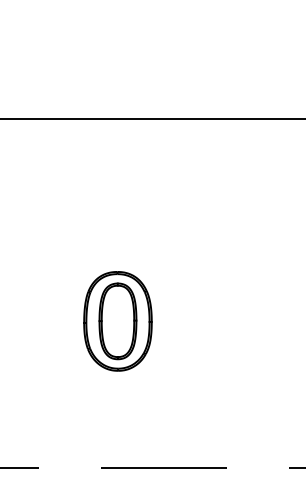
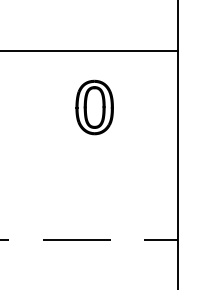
part: (117, 321) -> (94, 107), moved

